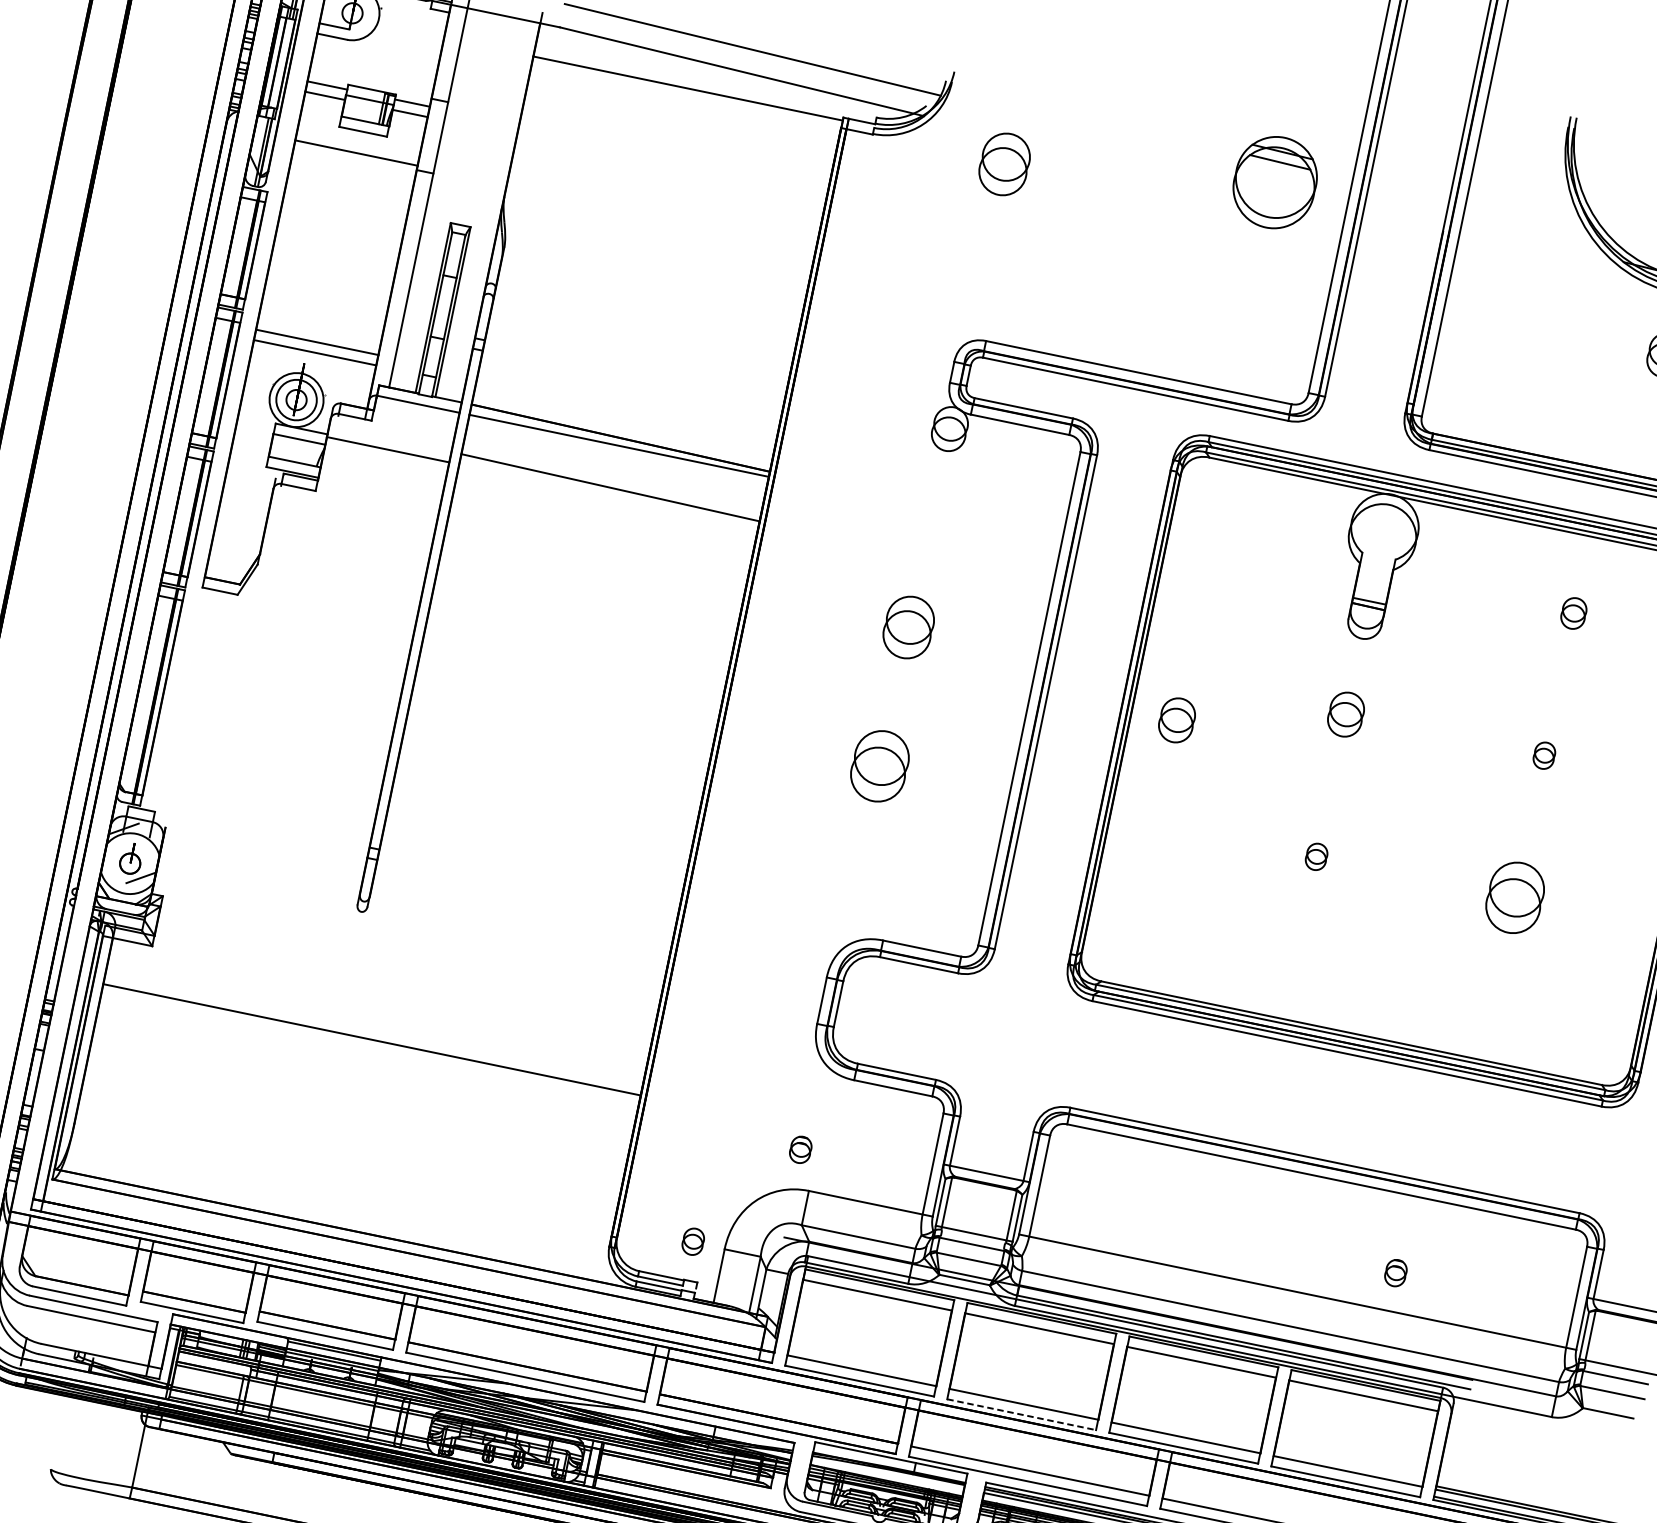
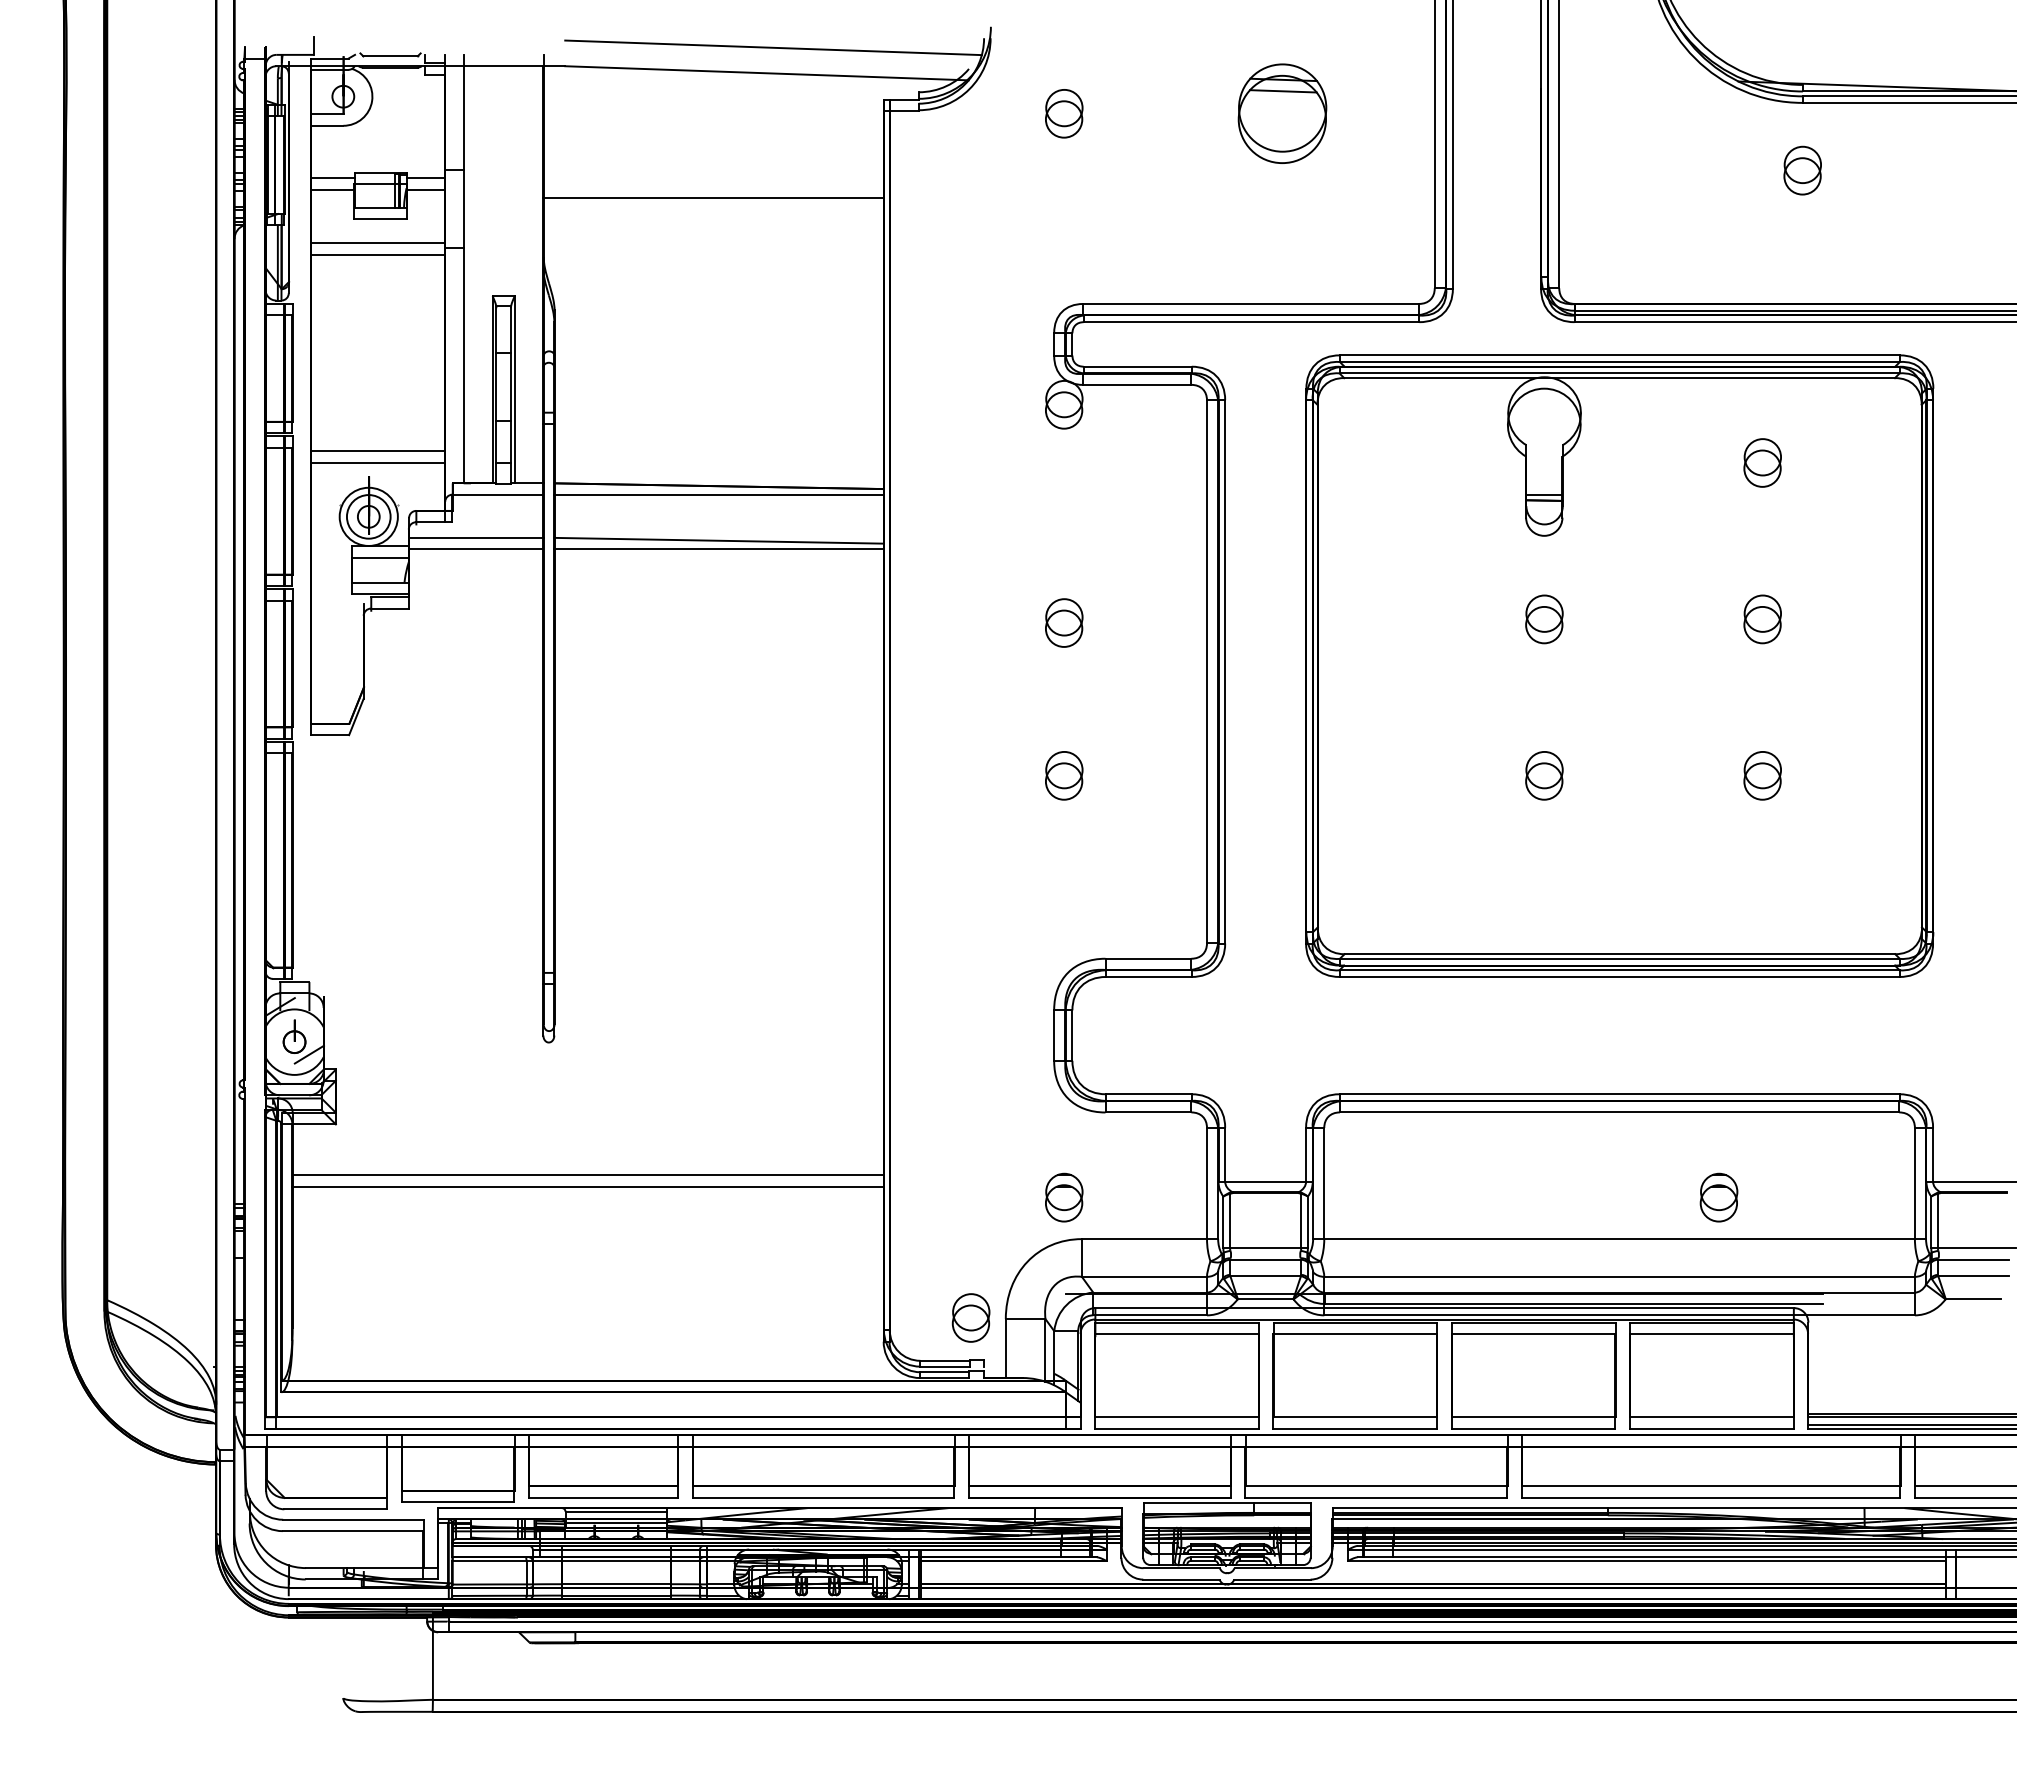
line: (687, 88) -> (713, 197), moved
line: (353, 163) -> (377, 254), added
part: (1004, 164) -> (1064, 113), size x0.71
part: (1275, 182) -> (1282, 113), moved
line: (390, 439) -> (476, 537), added
line: (608, 495) -> (718, 549), added
part: (1573, 613) -> (1762, 462), size x1.43
part: (909, 627) -> (1064, 622), size x0.71
part: (1177, 720) -> (1367, 662), removed
part: (1544, 755) -> (1762, 619), size x1.67
part: (880, 766) -> (1064, 775), size x0.62
part: (1316, 856) -> (1544, 775), size x1.67
part: (1514, 897) -> (1762, 775), size x0.62
line: (369, 1050) -> (587, 1186), added
part: (800, 1149) -> (1064, 1197), size x1.67
part: (692, 1241) -> (970, 1317), size x1.67
part: (1395, 1272) -> (1718, 1197), size x1.67
line: (1021, 1414) -> (1355, 1428), dashed -> solid

